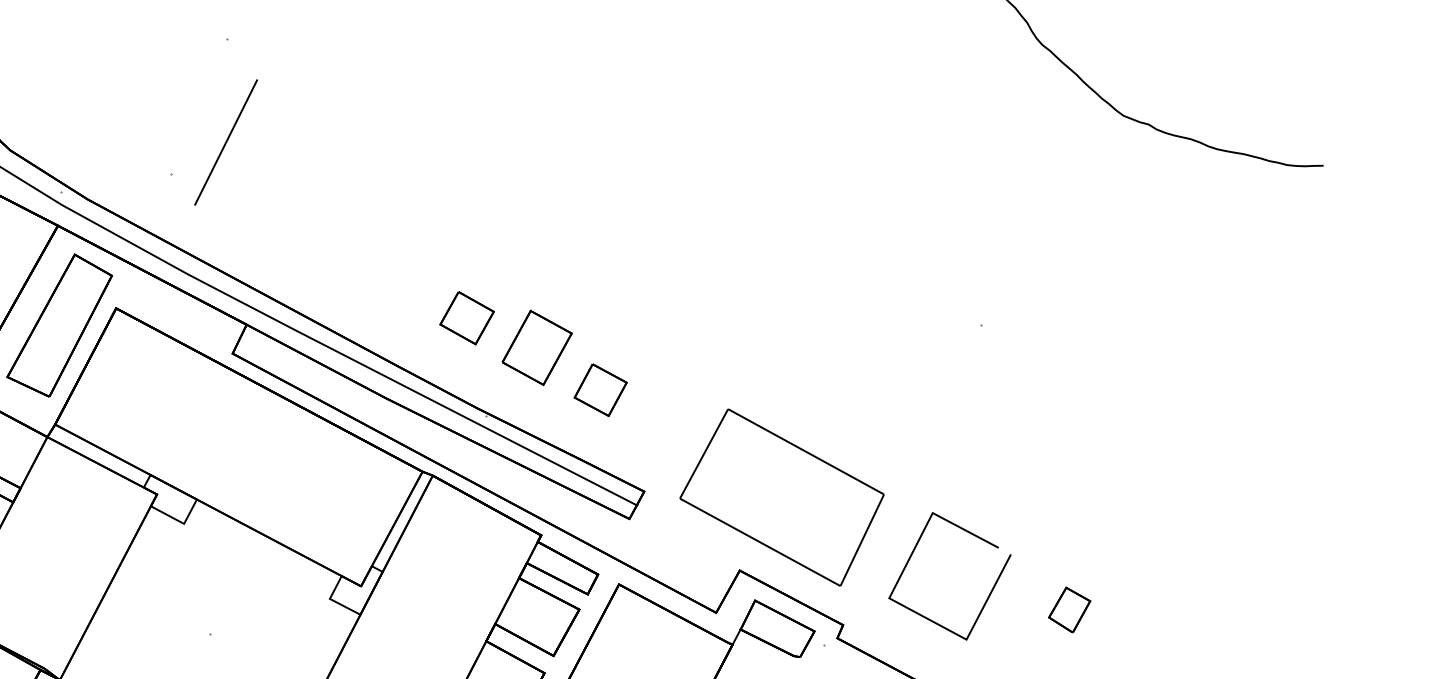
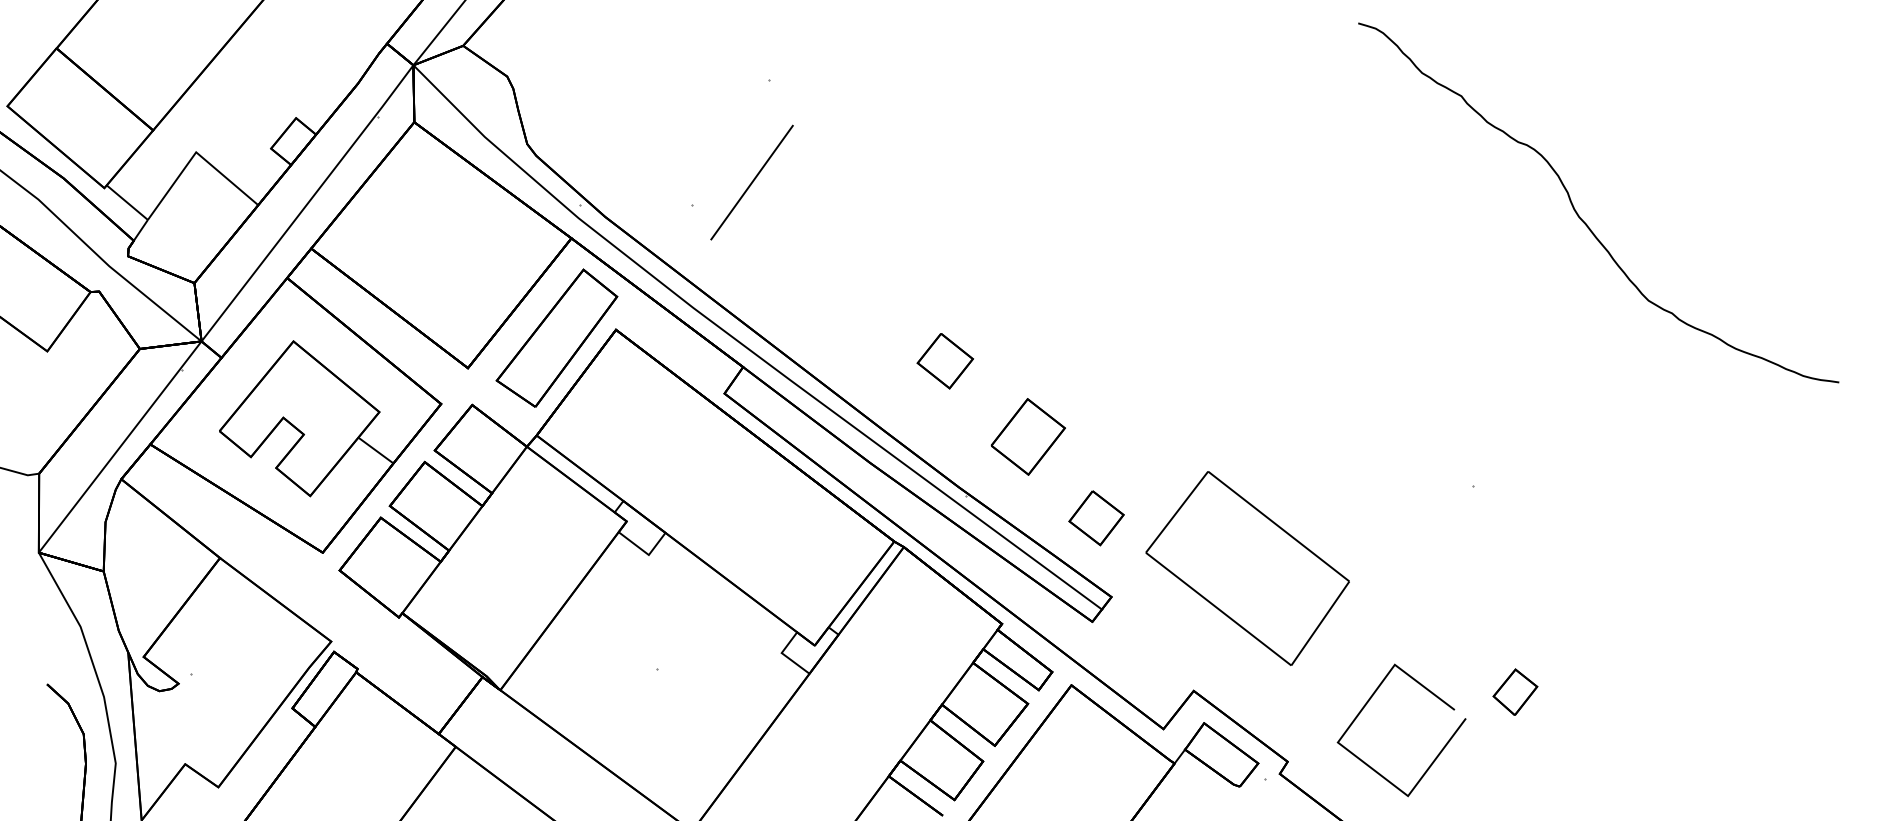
part: (466, 318) -> (944, 361), moved
part: (600, 390) -> (1096, 518), moved
part: (782, 497) -> (1247, 568), moved
part: (1069, 609) -> (1515, 691), moved

